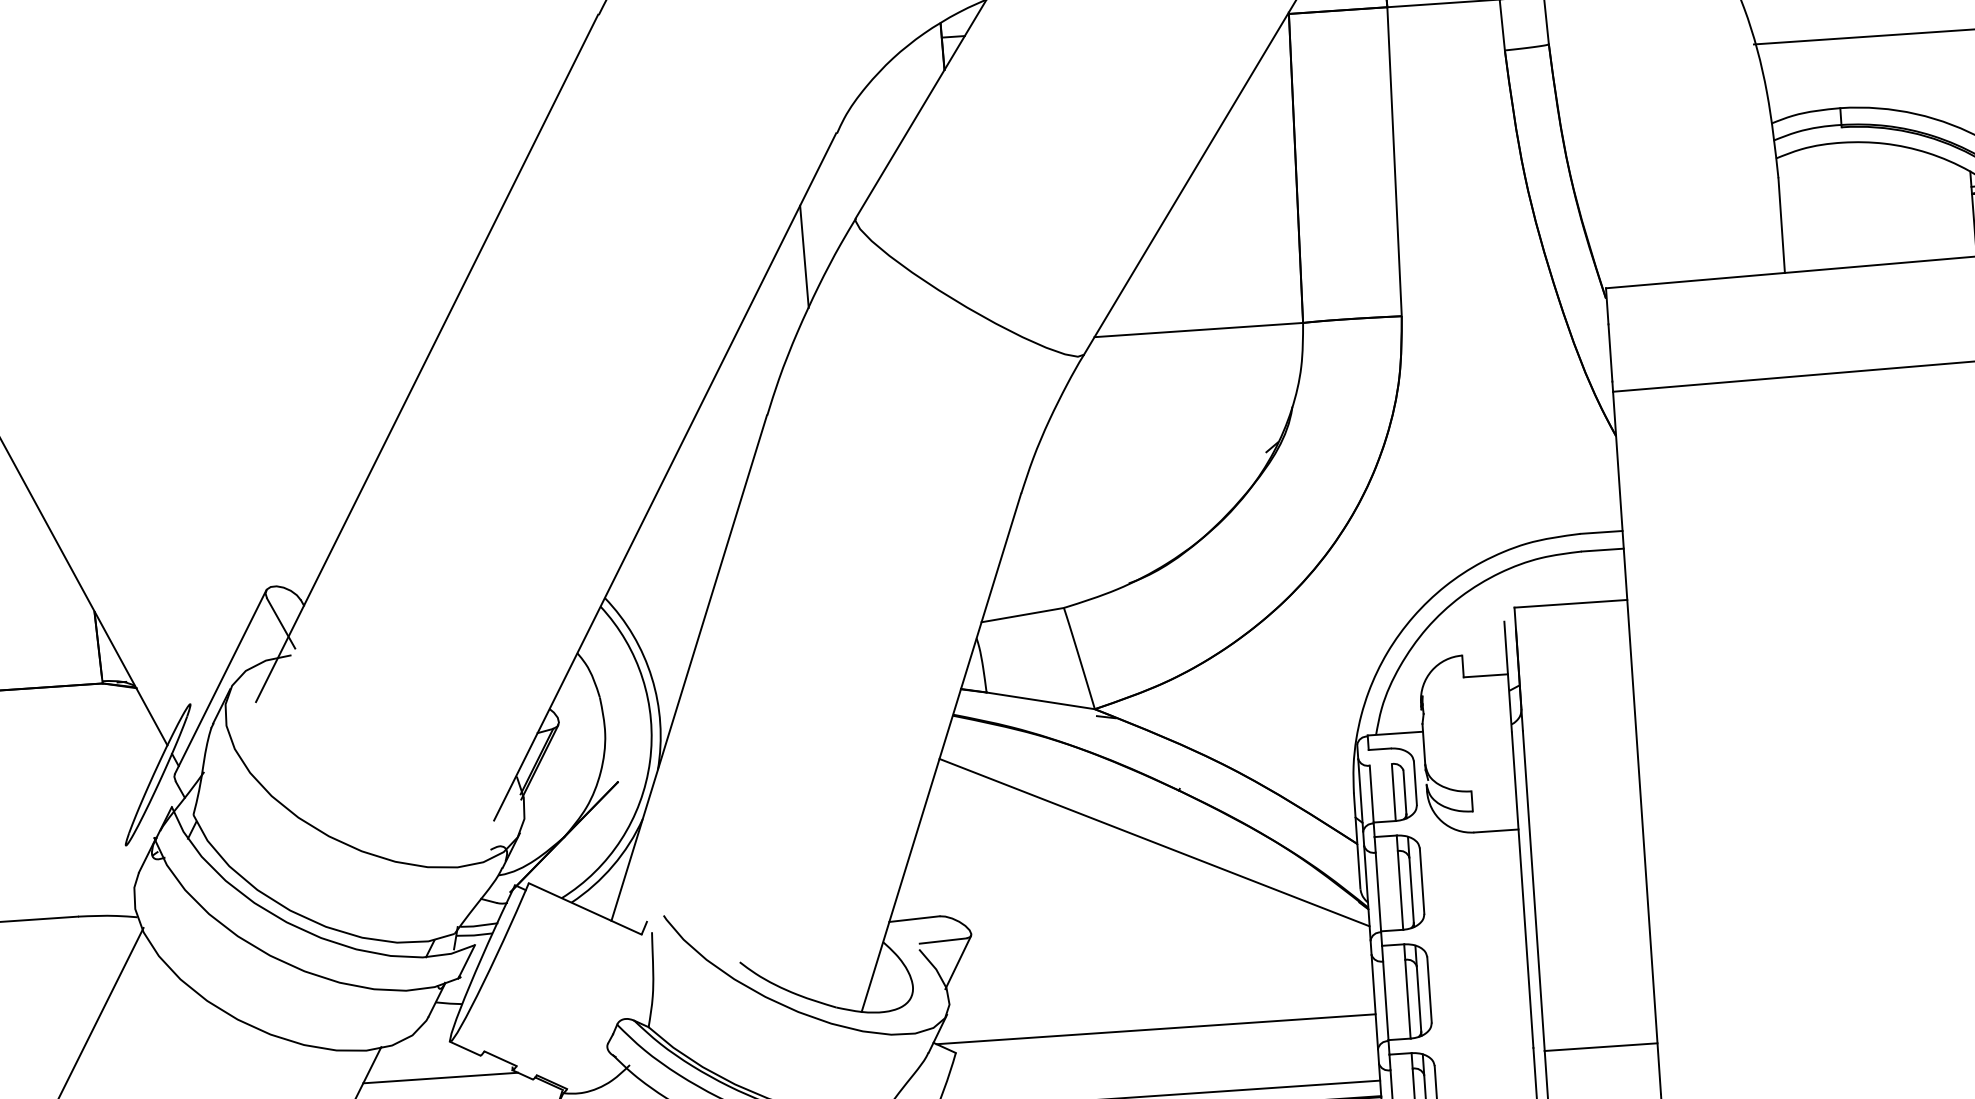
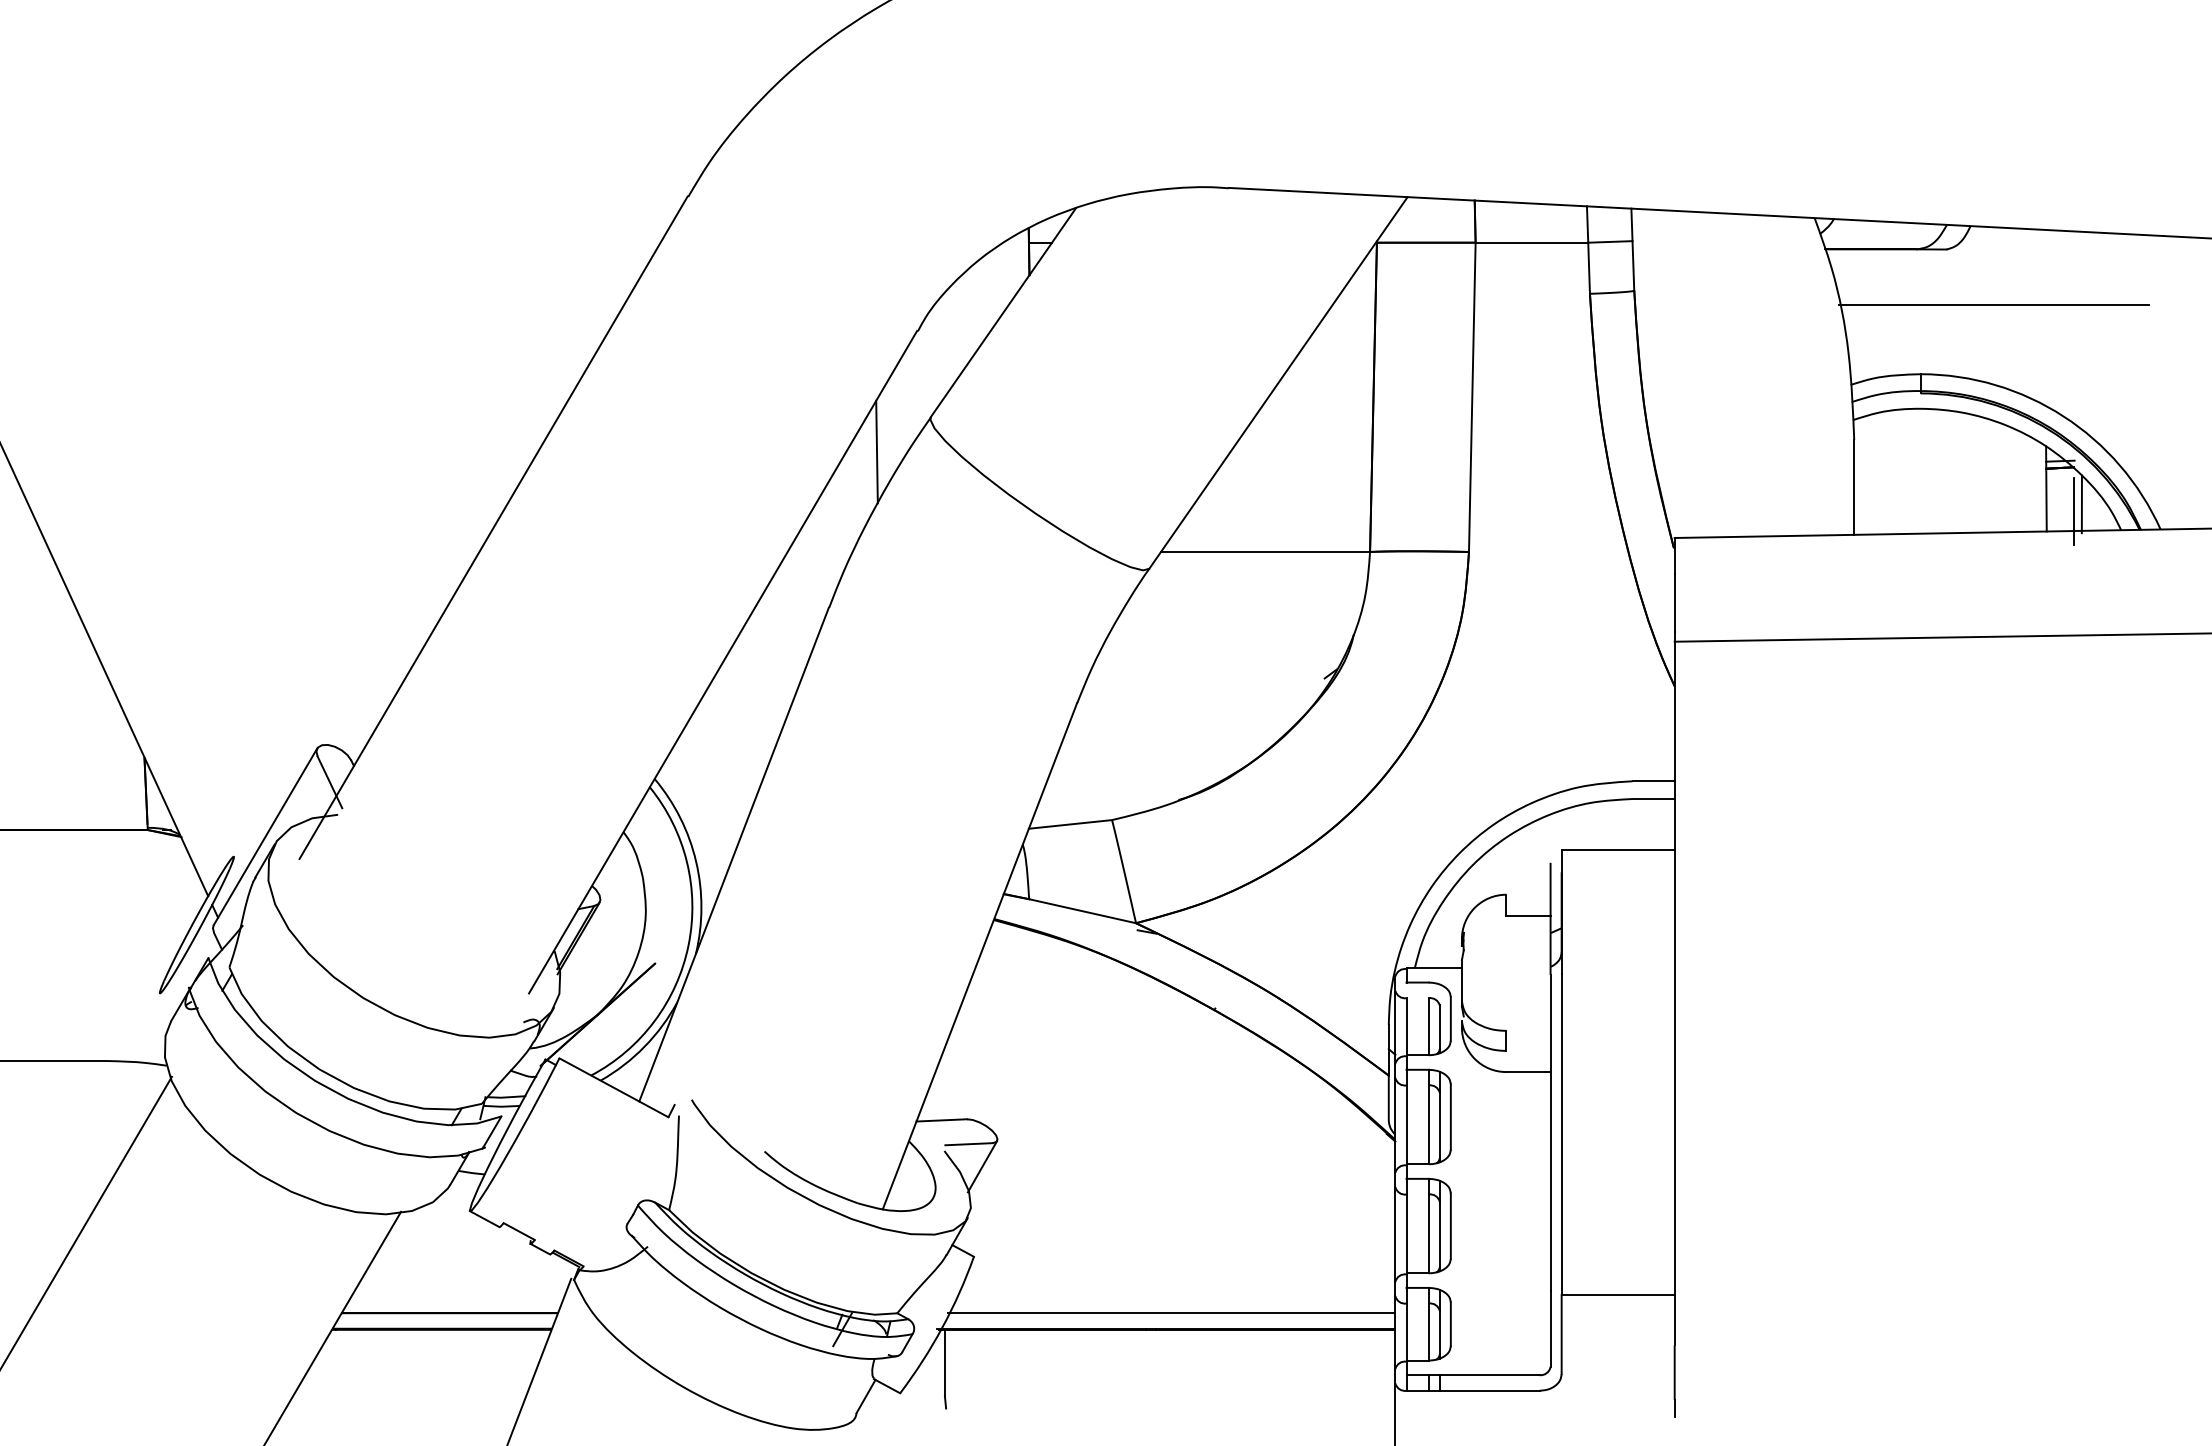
line: (1154, 842) -> (1186, 1060), removed
line: (1156, 1029) -> (1175, 1246), removed
line: (439, 1077) -> (457, 1246), removed

